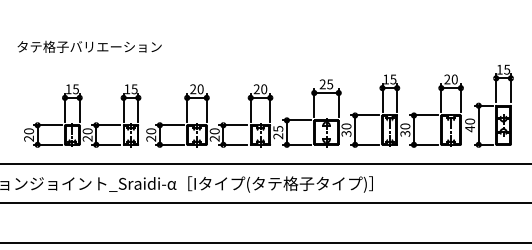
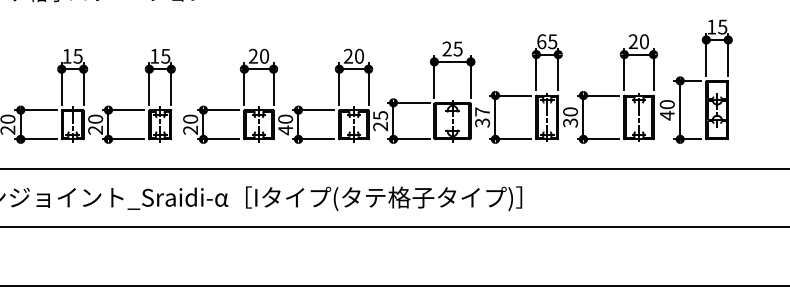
text: (386, 79) -> (542, 41), 15 -> 65
text: (346, 126) -> (482, 111), 30 -> 37
text: (214, 138) -> (285, 129), 20 -> 40

